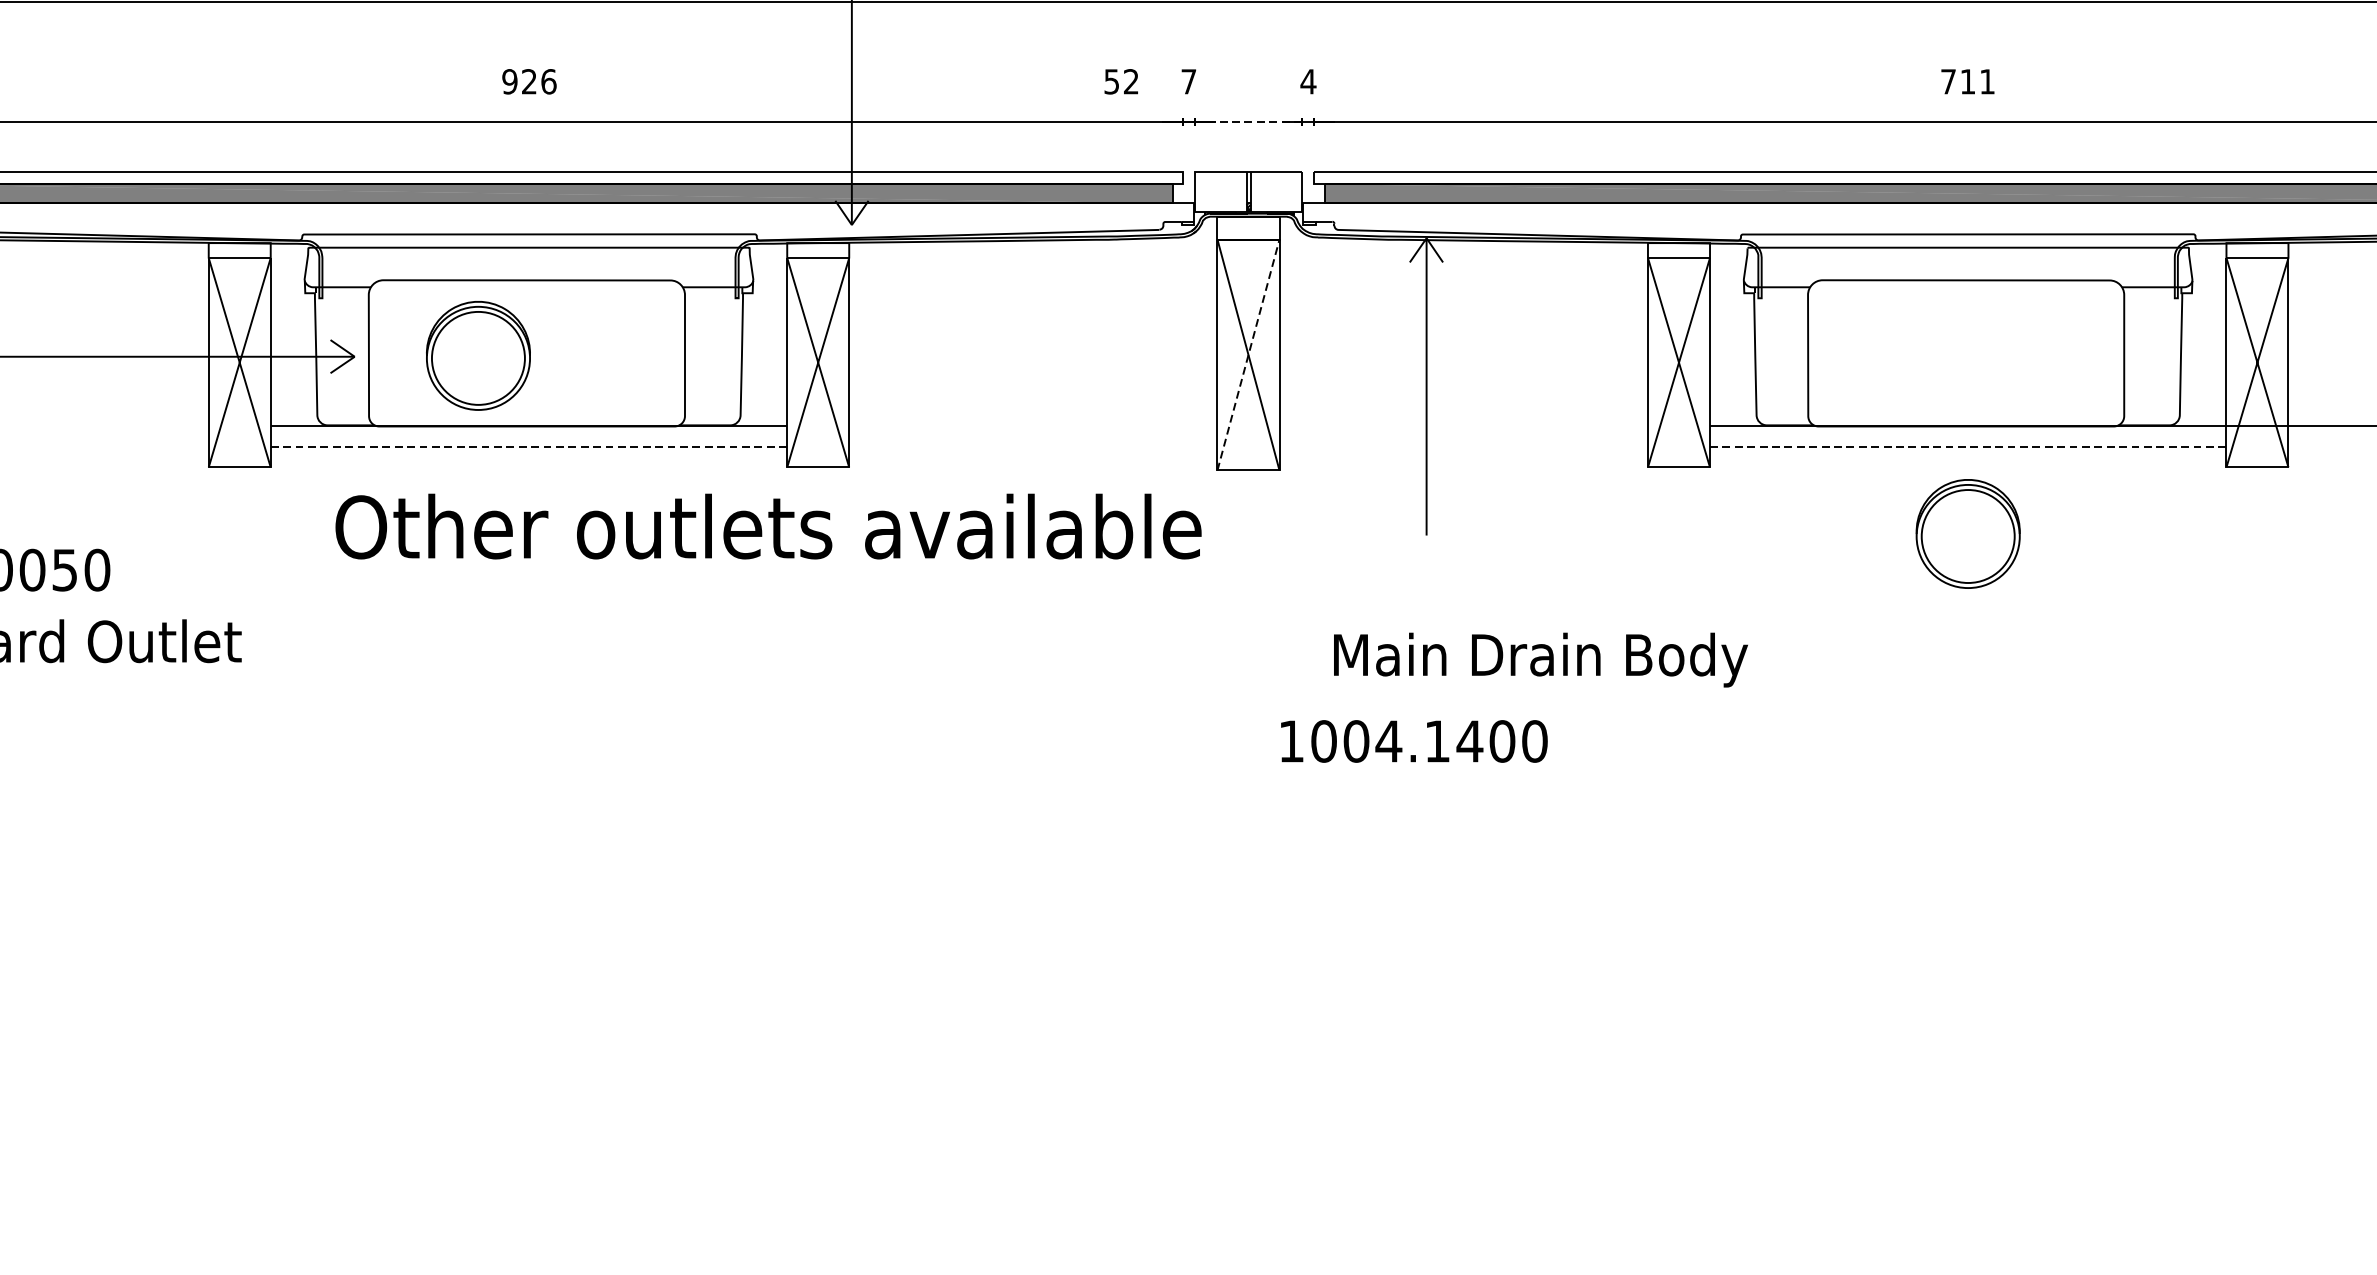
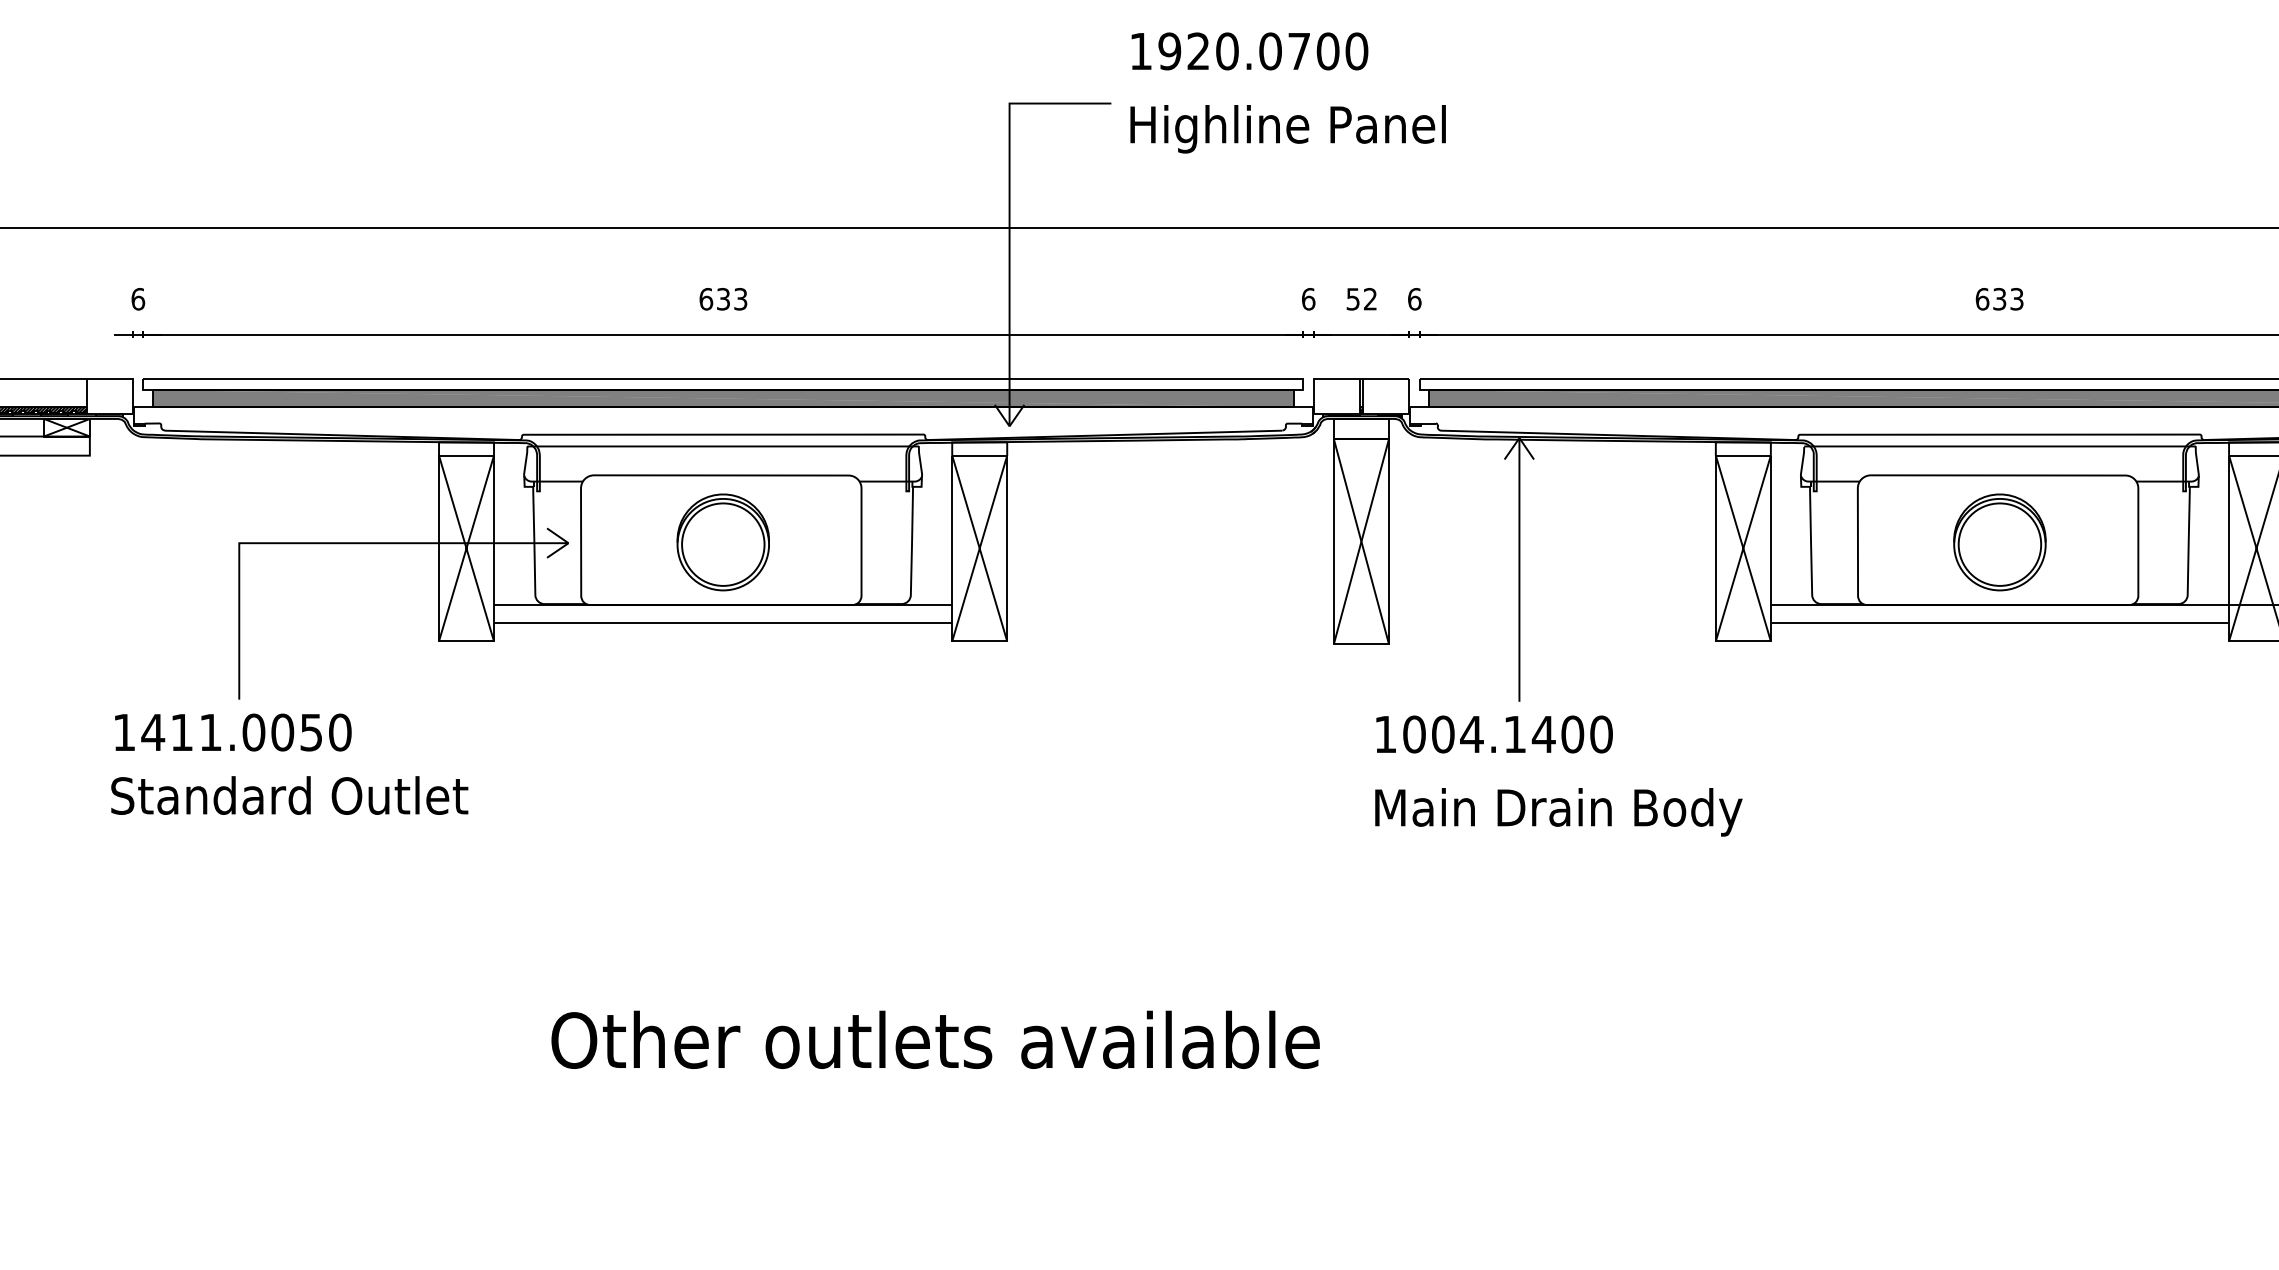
text: (529, 80) -> (723, 298), 926 -> 633
text: (1308, 80) -> (1414, 298), 4 -> 6
text: (1967, 80) -> (1999, 298), 711 -> 633
text: (1121, 82) -> (1361, 299), moved
text: (1188, 82) -> (1308, 299), 7 -> 6
line: (1248, 121) -> (1361, 334), dashed -> solid
line: (1248, 354) -> (1361, 541), dashed -> solid
part: (477, 355) -> (722, 542), moved
line: (529, 447) -> (723, 623), dashed -> solid
line: (1968, 447) -> (2000, 623), dashed -> solid
text: (768, 526) -> (935, 1039), moved
part: (1967, 534) -> (1999, 542), moved
text: (1540, 660) -> (1558, 812), moved
text: (1414, 741) -> (1494, 734), moved

